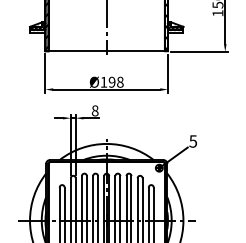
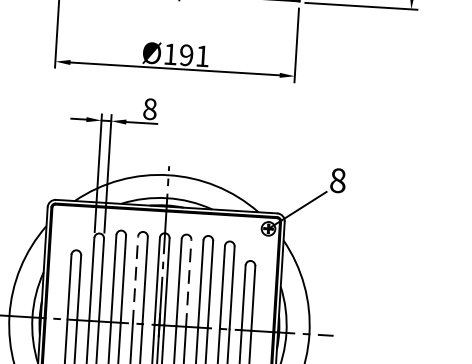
text: (120, 81) -> (203, 54), Ø198 -> Ø191
text: (193, 141) -> (338, 180), 5 -> 8
line: (93, 197) -> (136, 278), solid -> dashed
line: (120, 197) -> (189, 281), solid -> dashed

